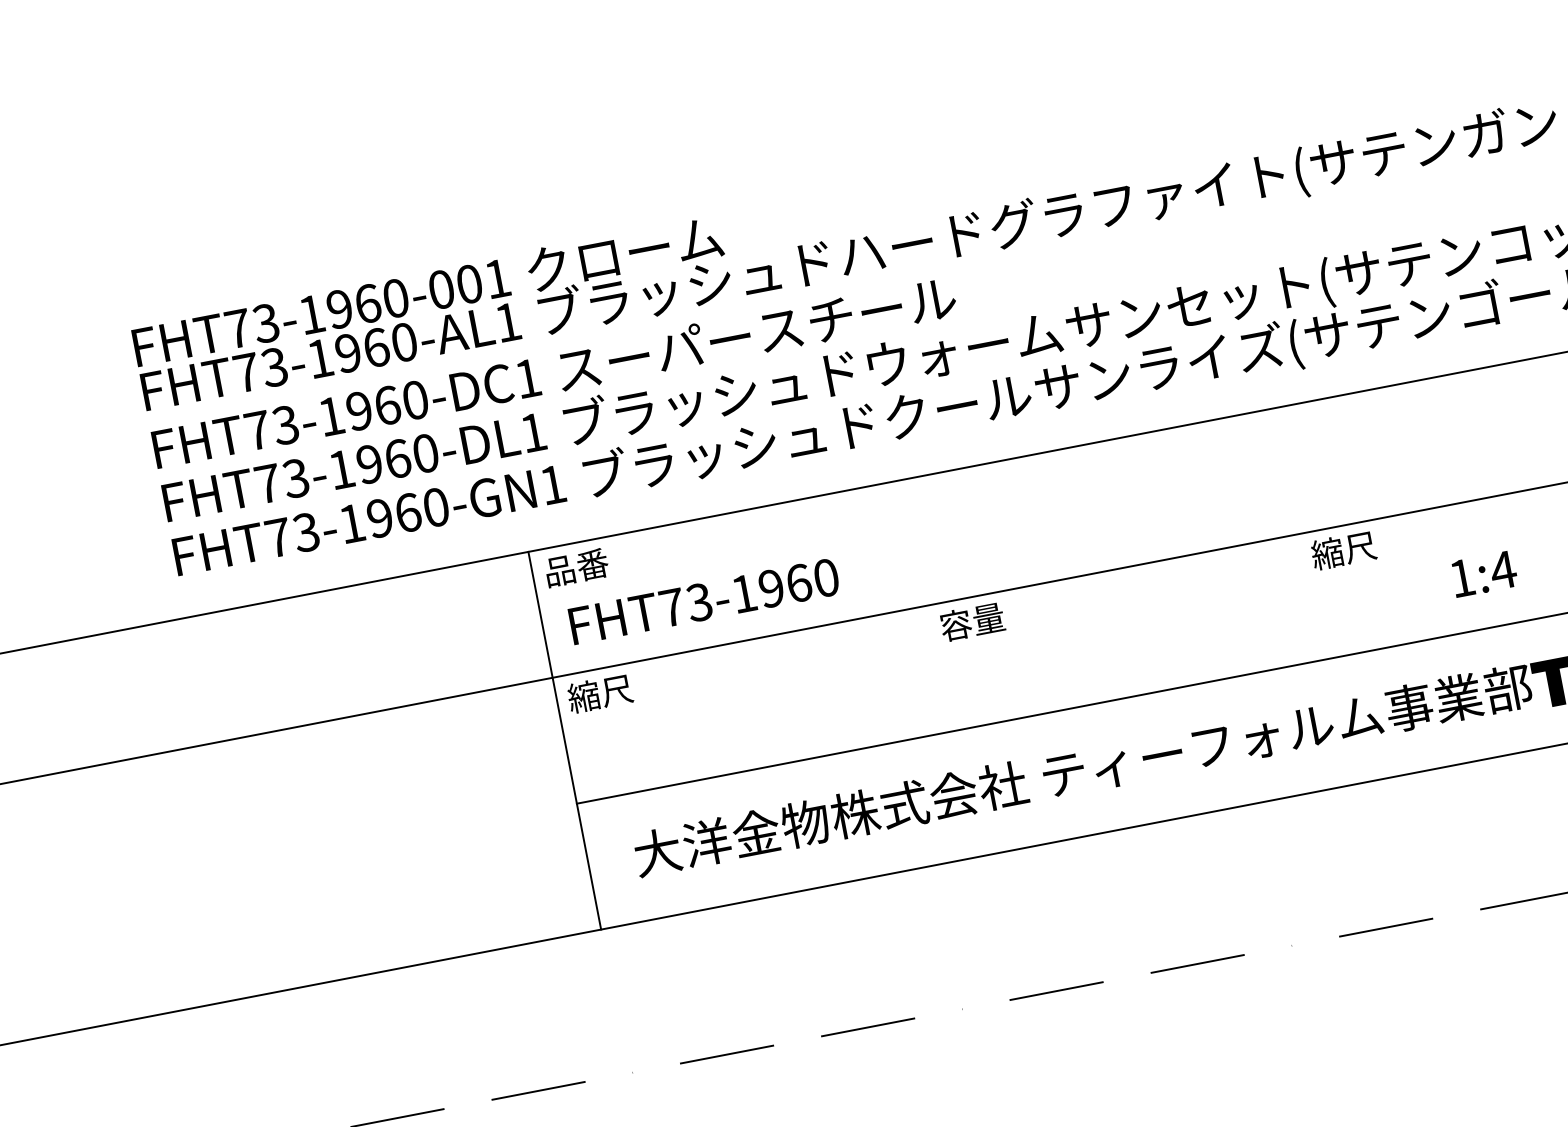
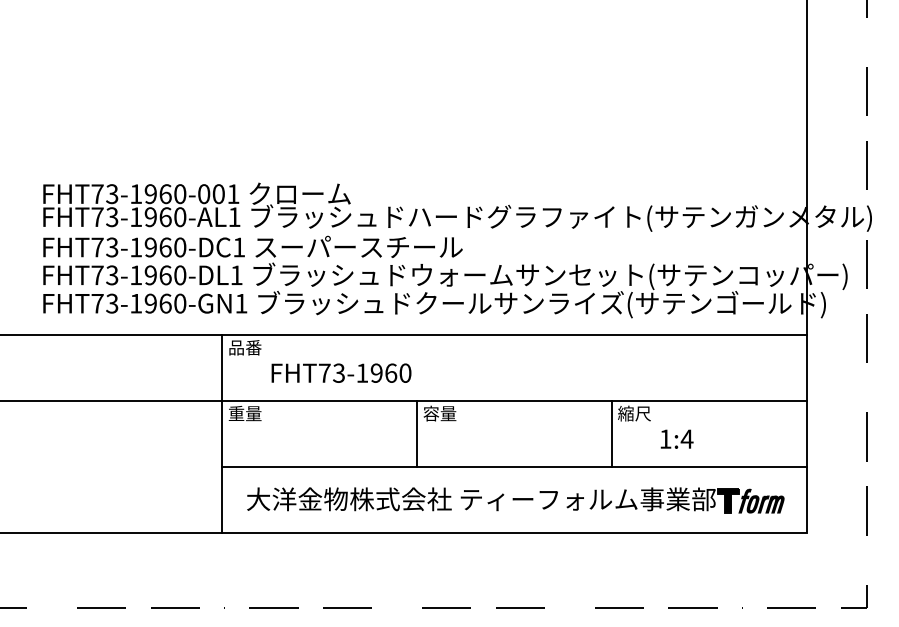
text: (1482, 572) -> (676, 438), moved
line: (1307, 596) -> (611, 433), added
text: (704, 600) -> (341, 372), moved
line: (936, 668) -> (417, 433), added
text: (599, 693) -> (244, 413), 縮尺 -> 重量

